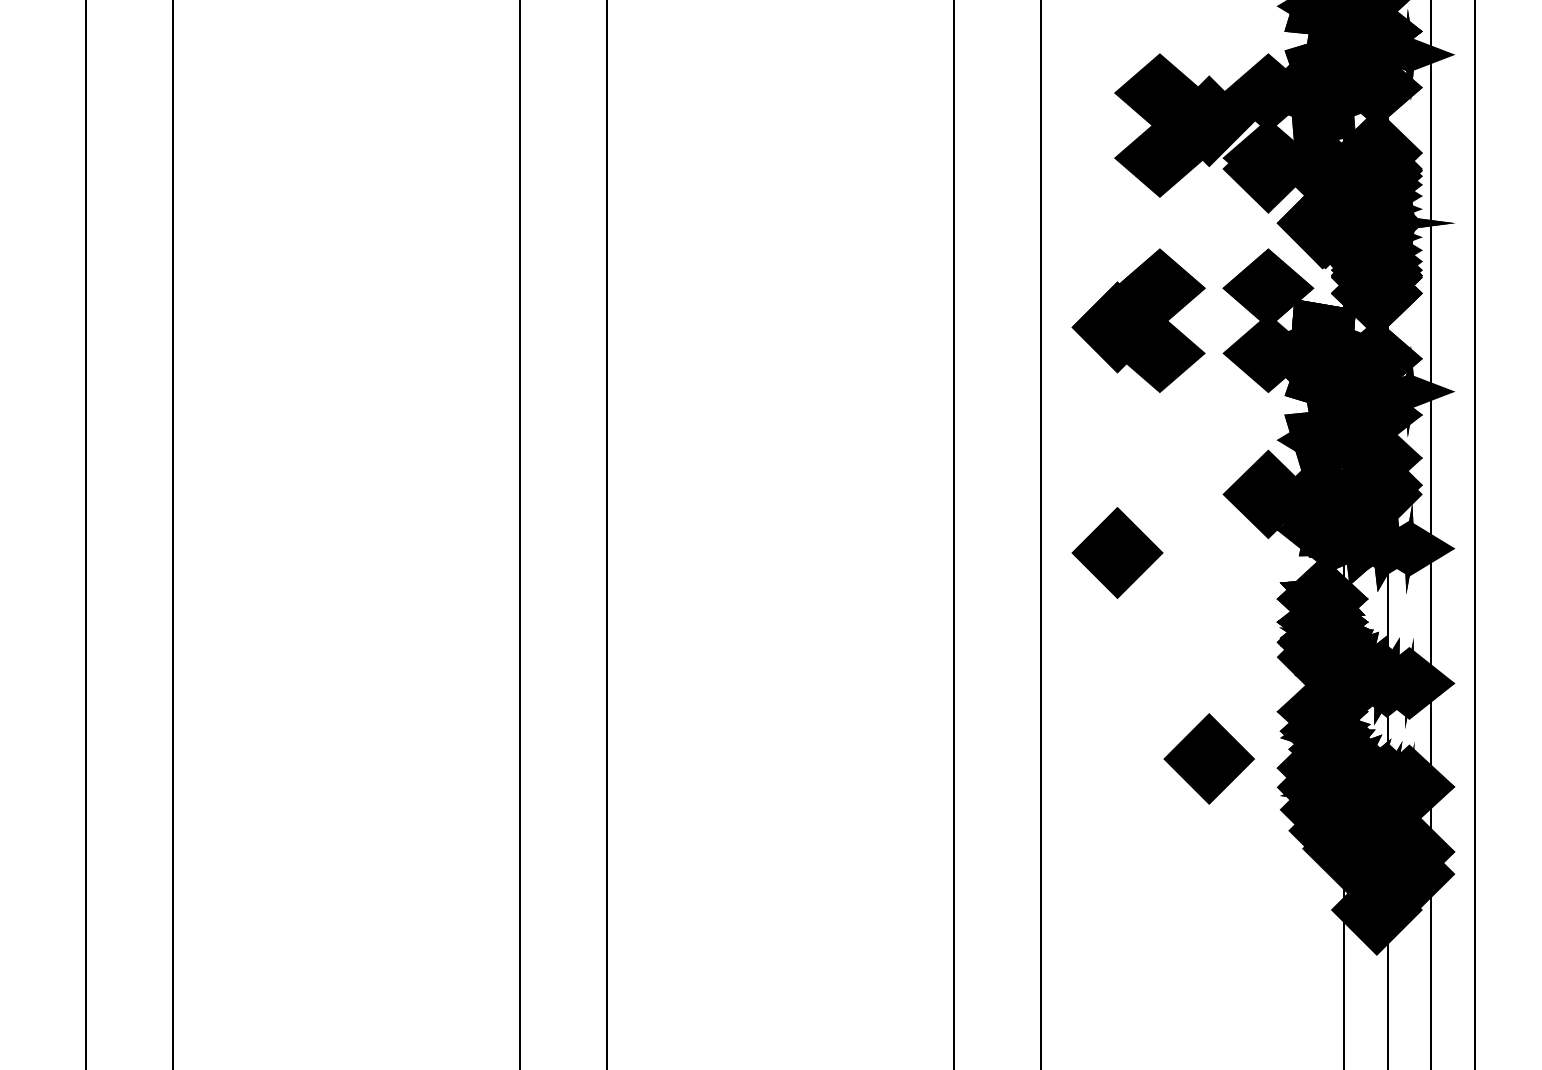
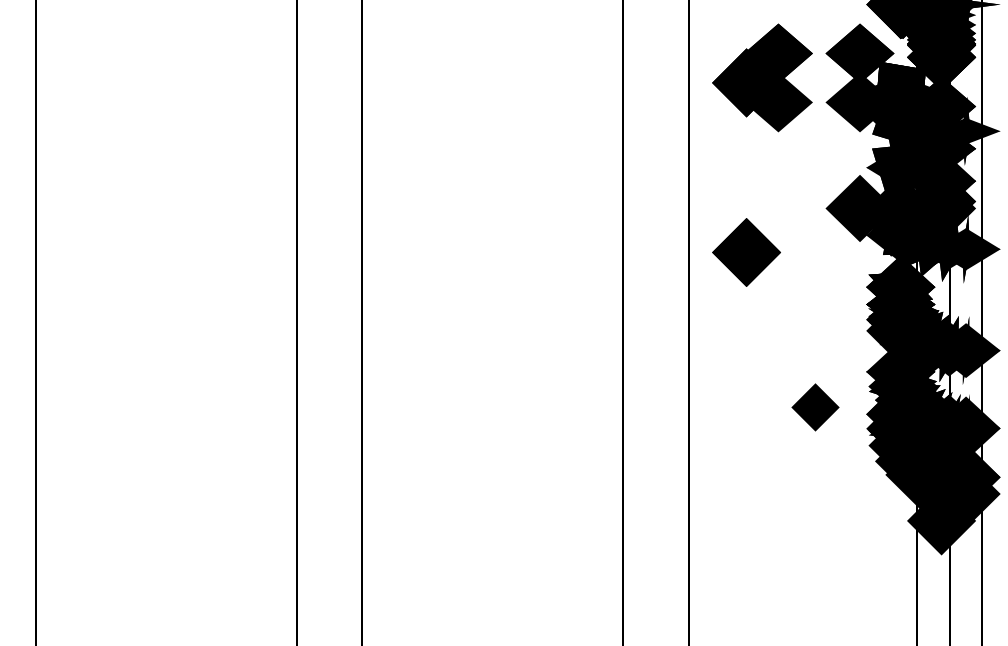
part: (1208, 758) -> (815, 407), size x0.7

